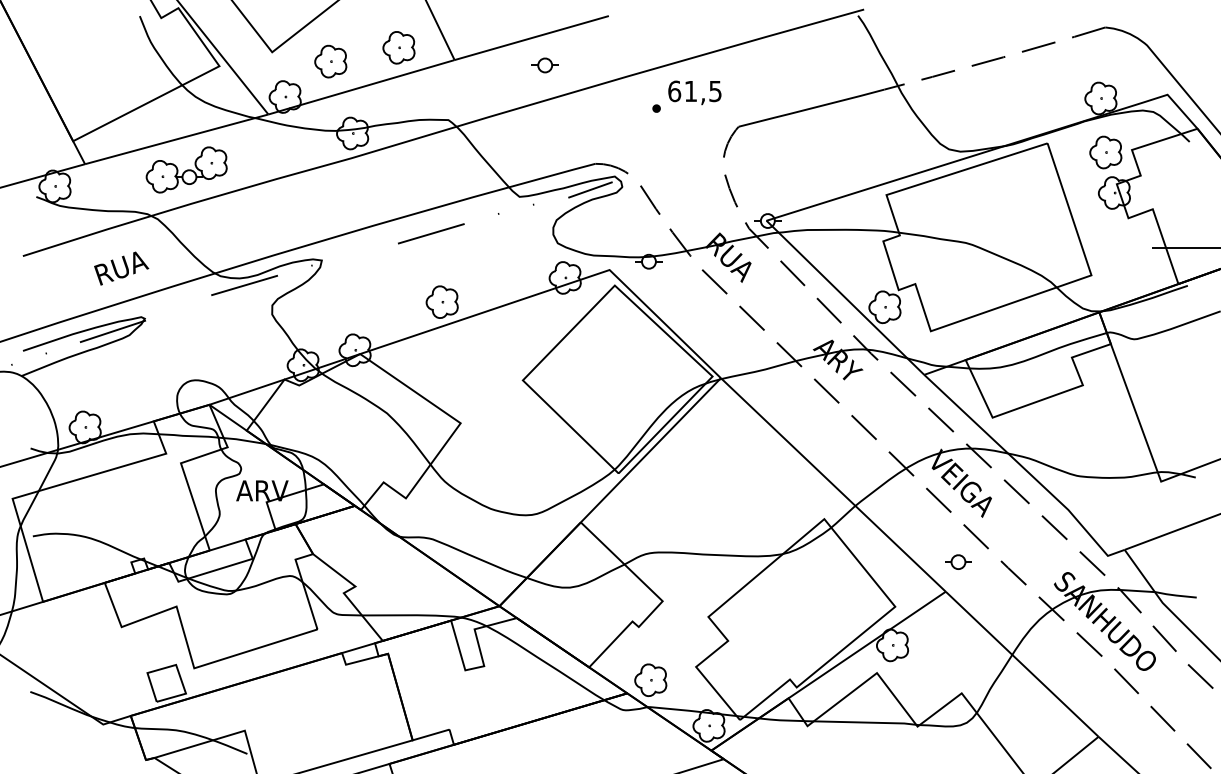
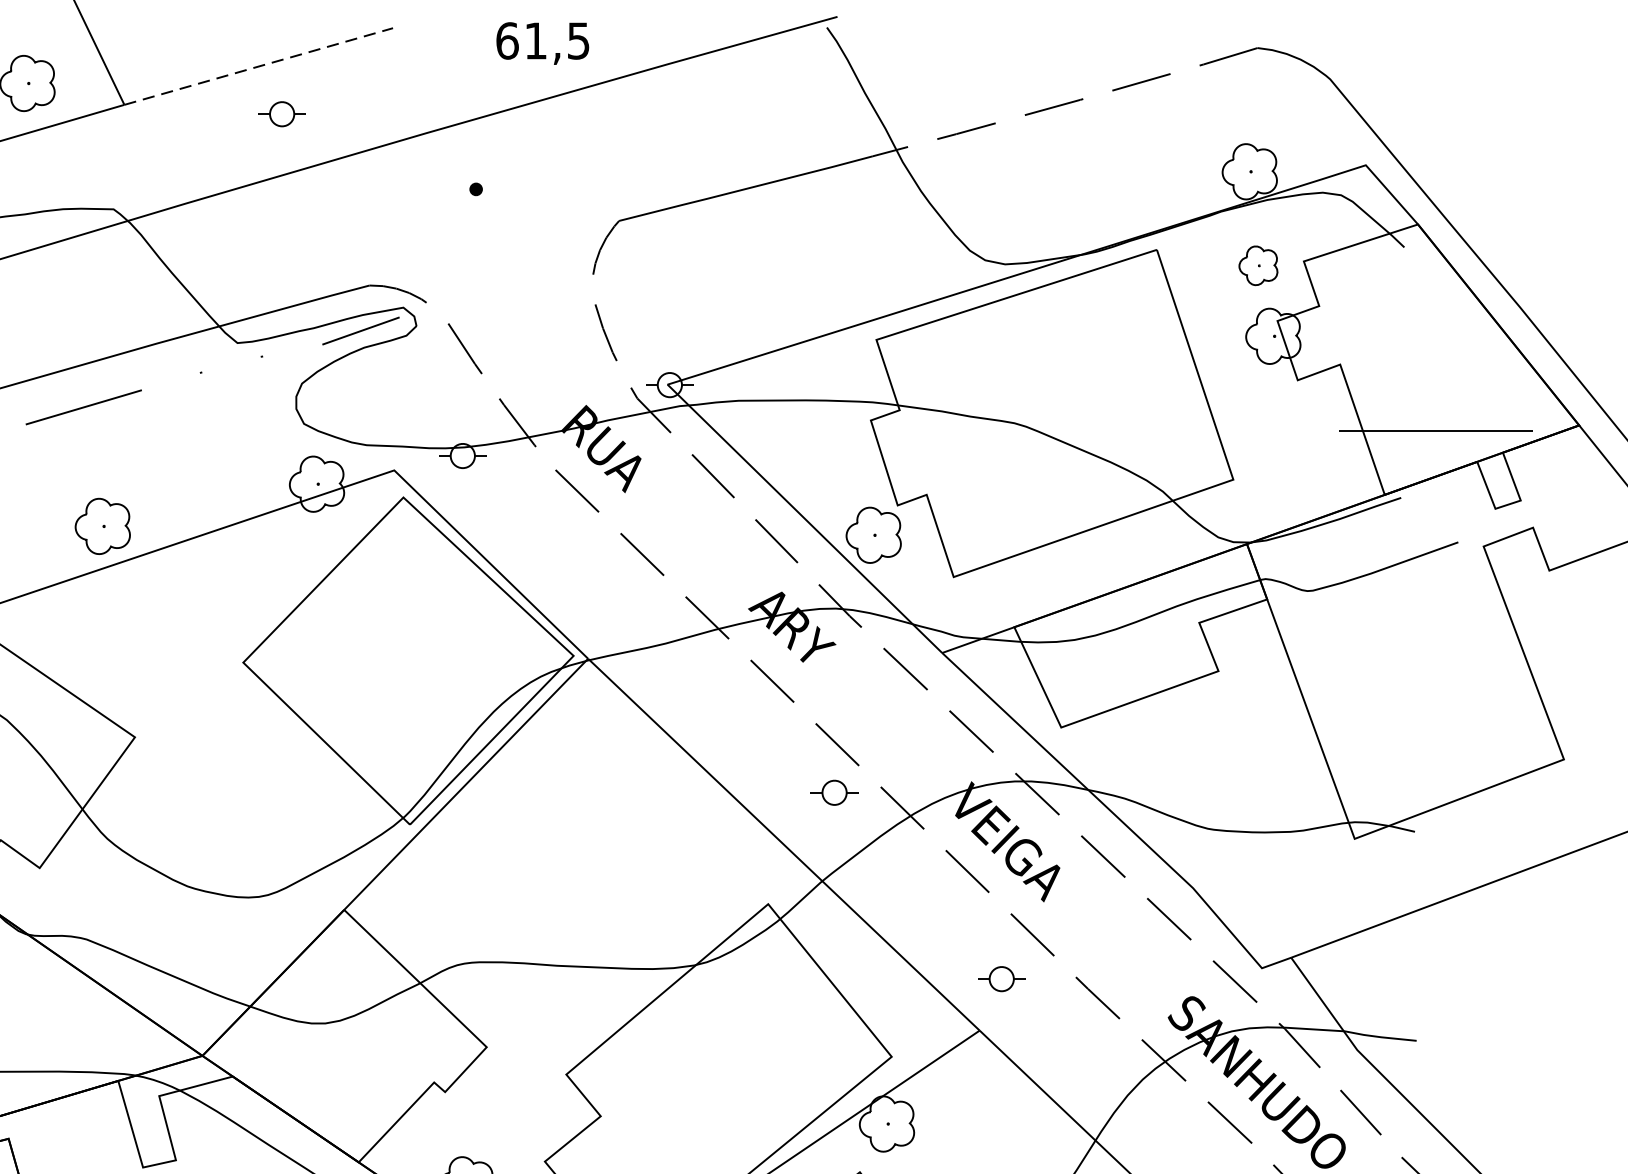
line: (532, 37) -> (260, 65), solid -> dashed
text: (694, 92) -> (542, 42), moved
part: (1105, 152) -> (1257, 265), size x0.7
part: (862, 454) -> (834, 791), added

